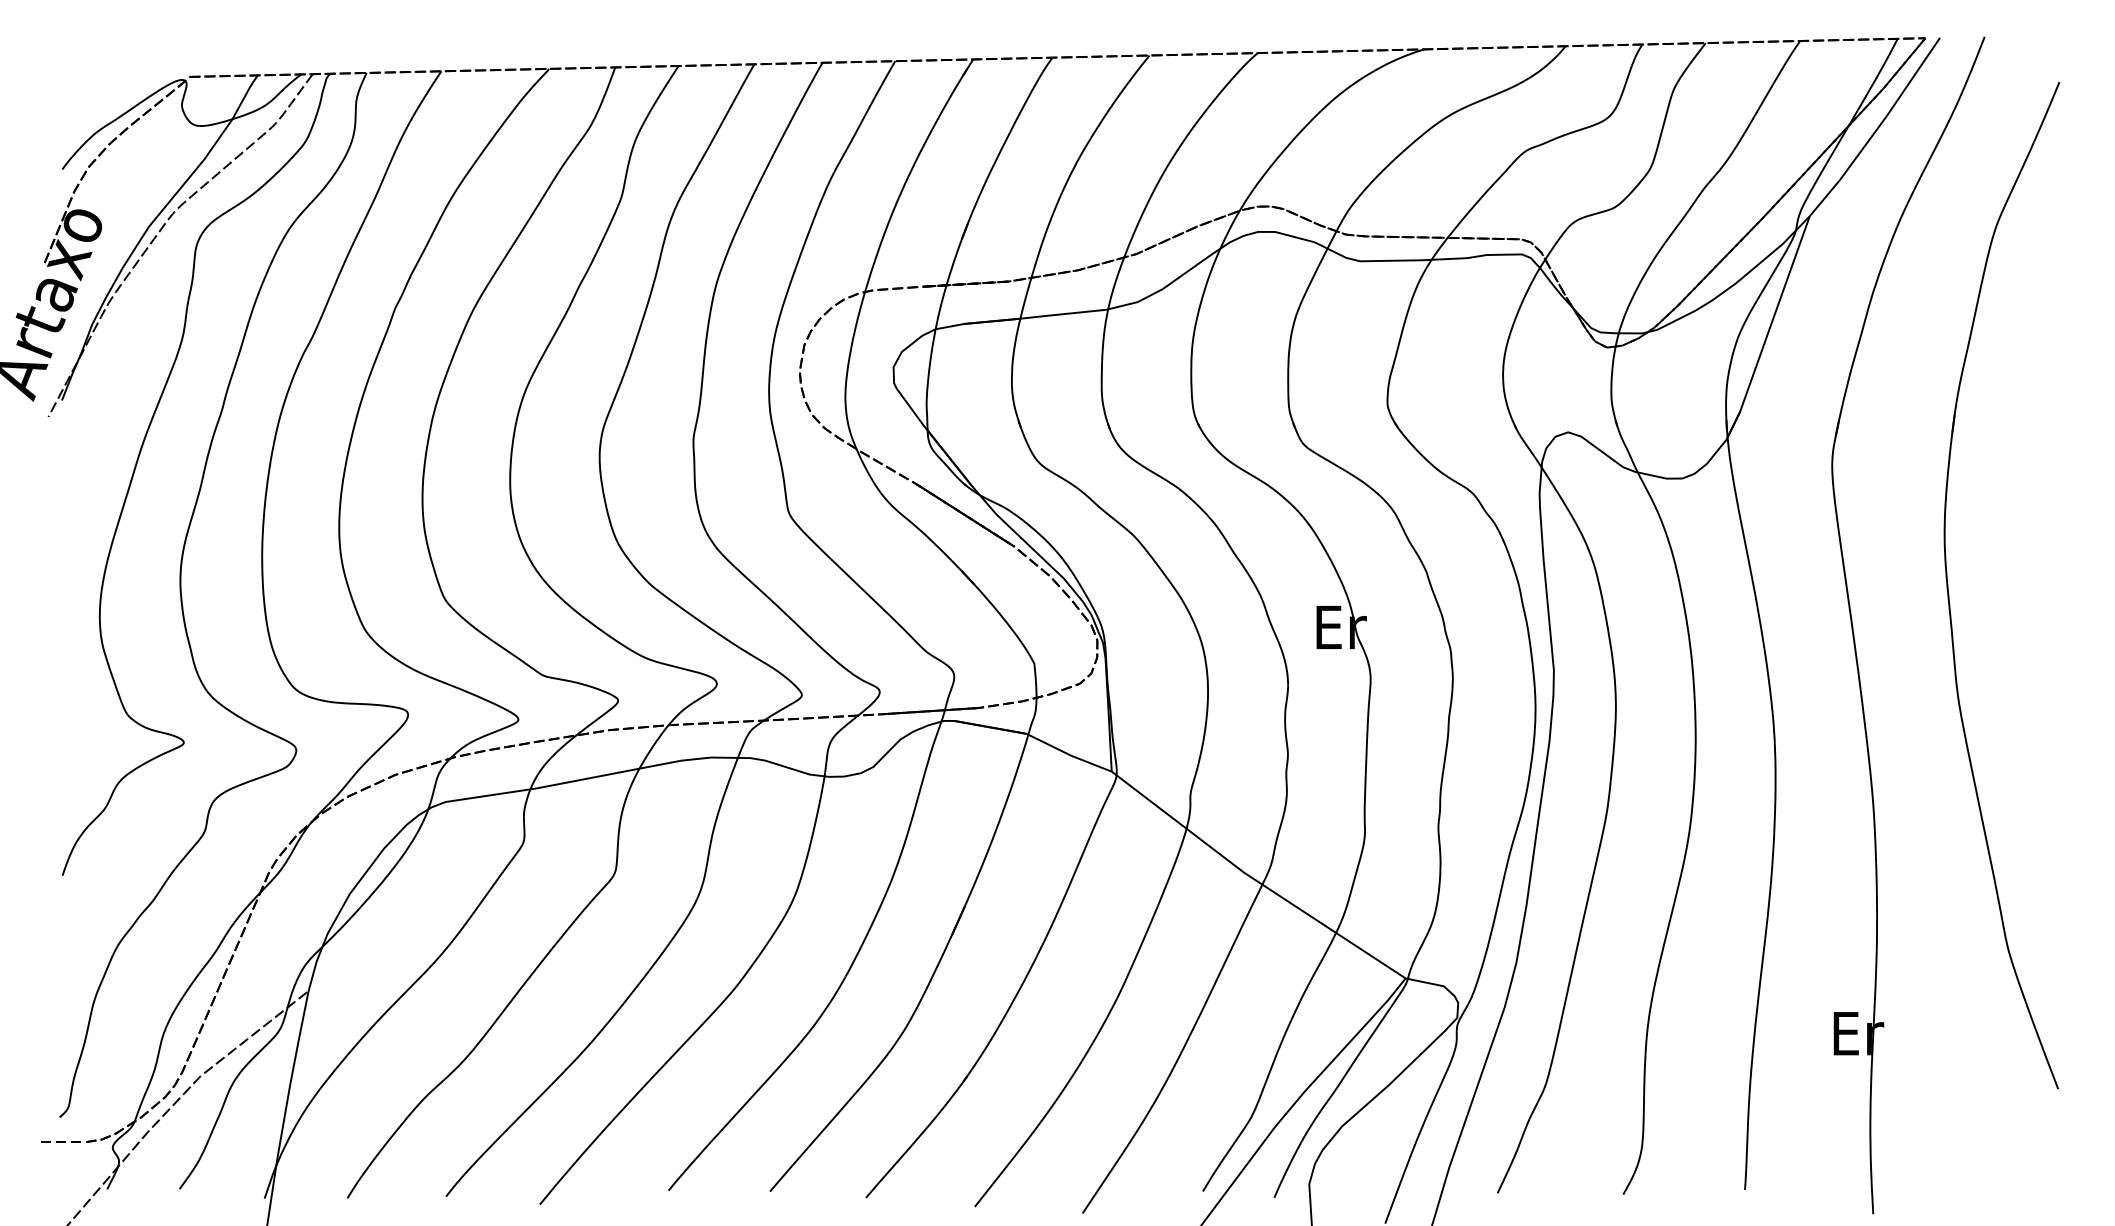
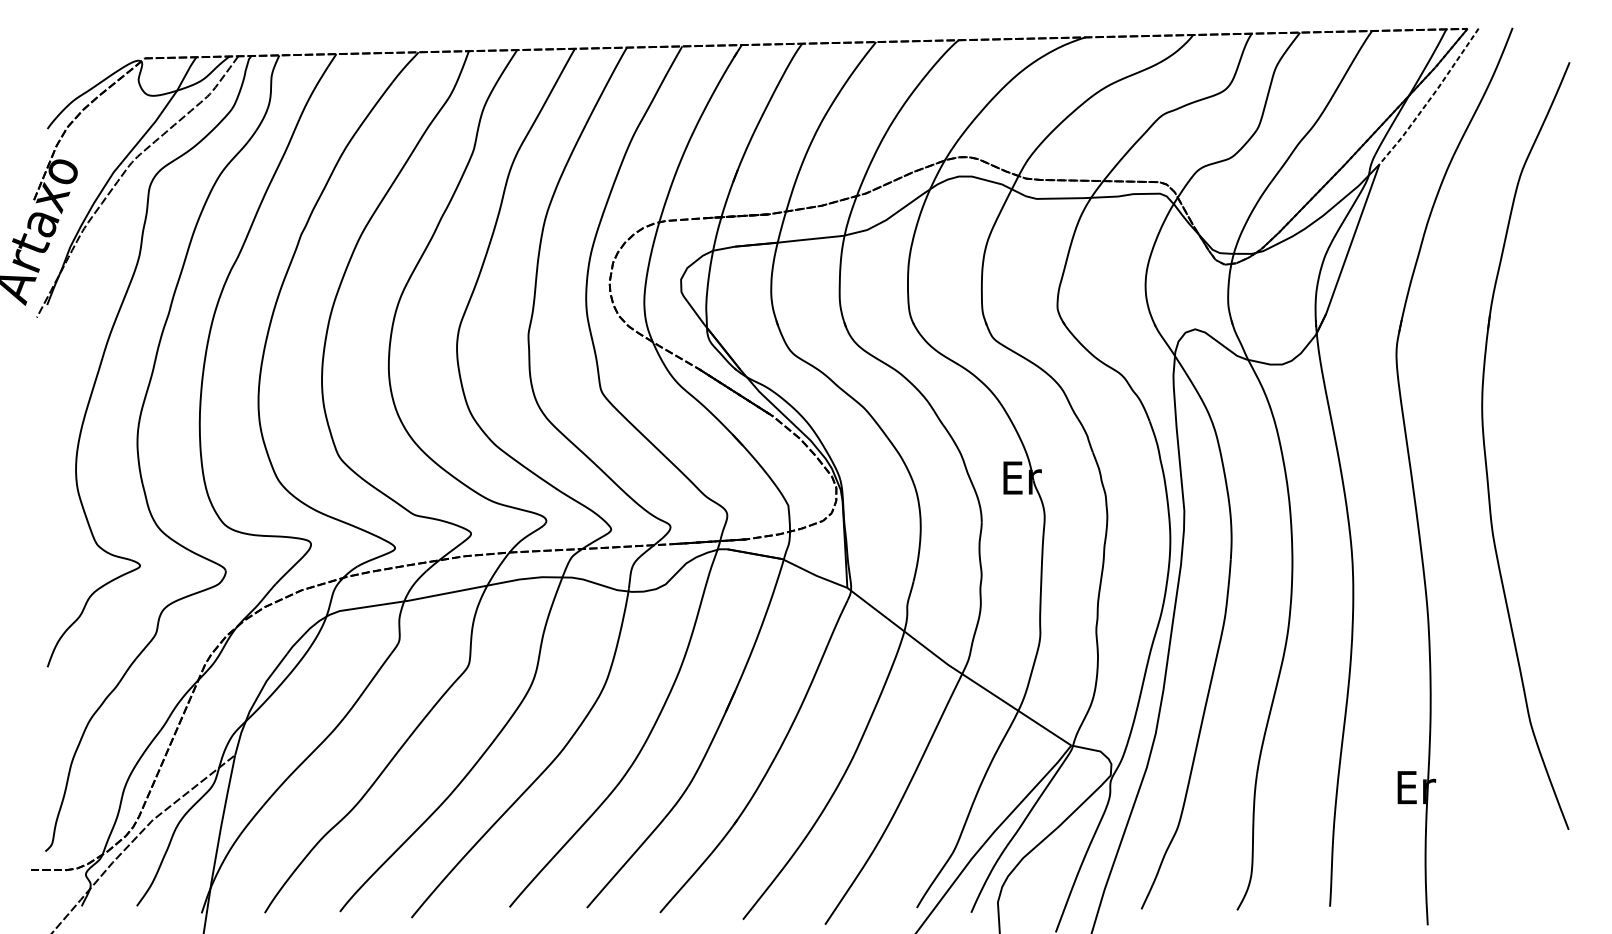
line: (1877, 128) -> (1431, 97), solid -> dashed

